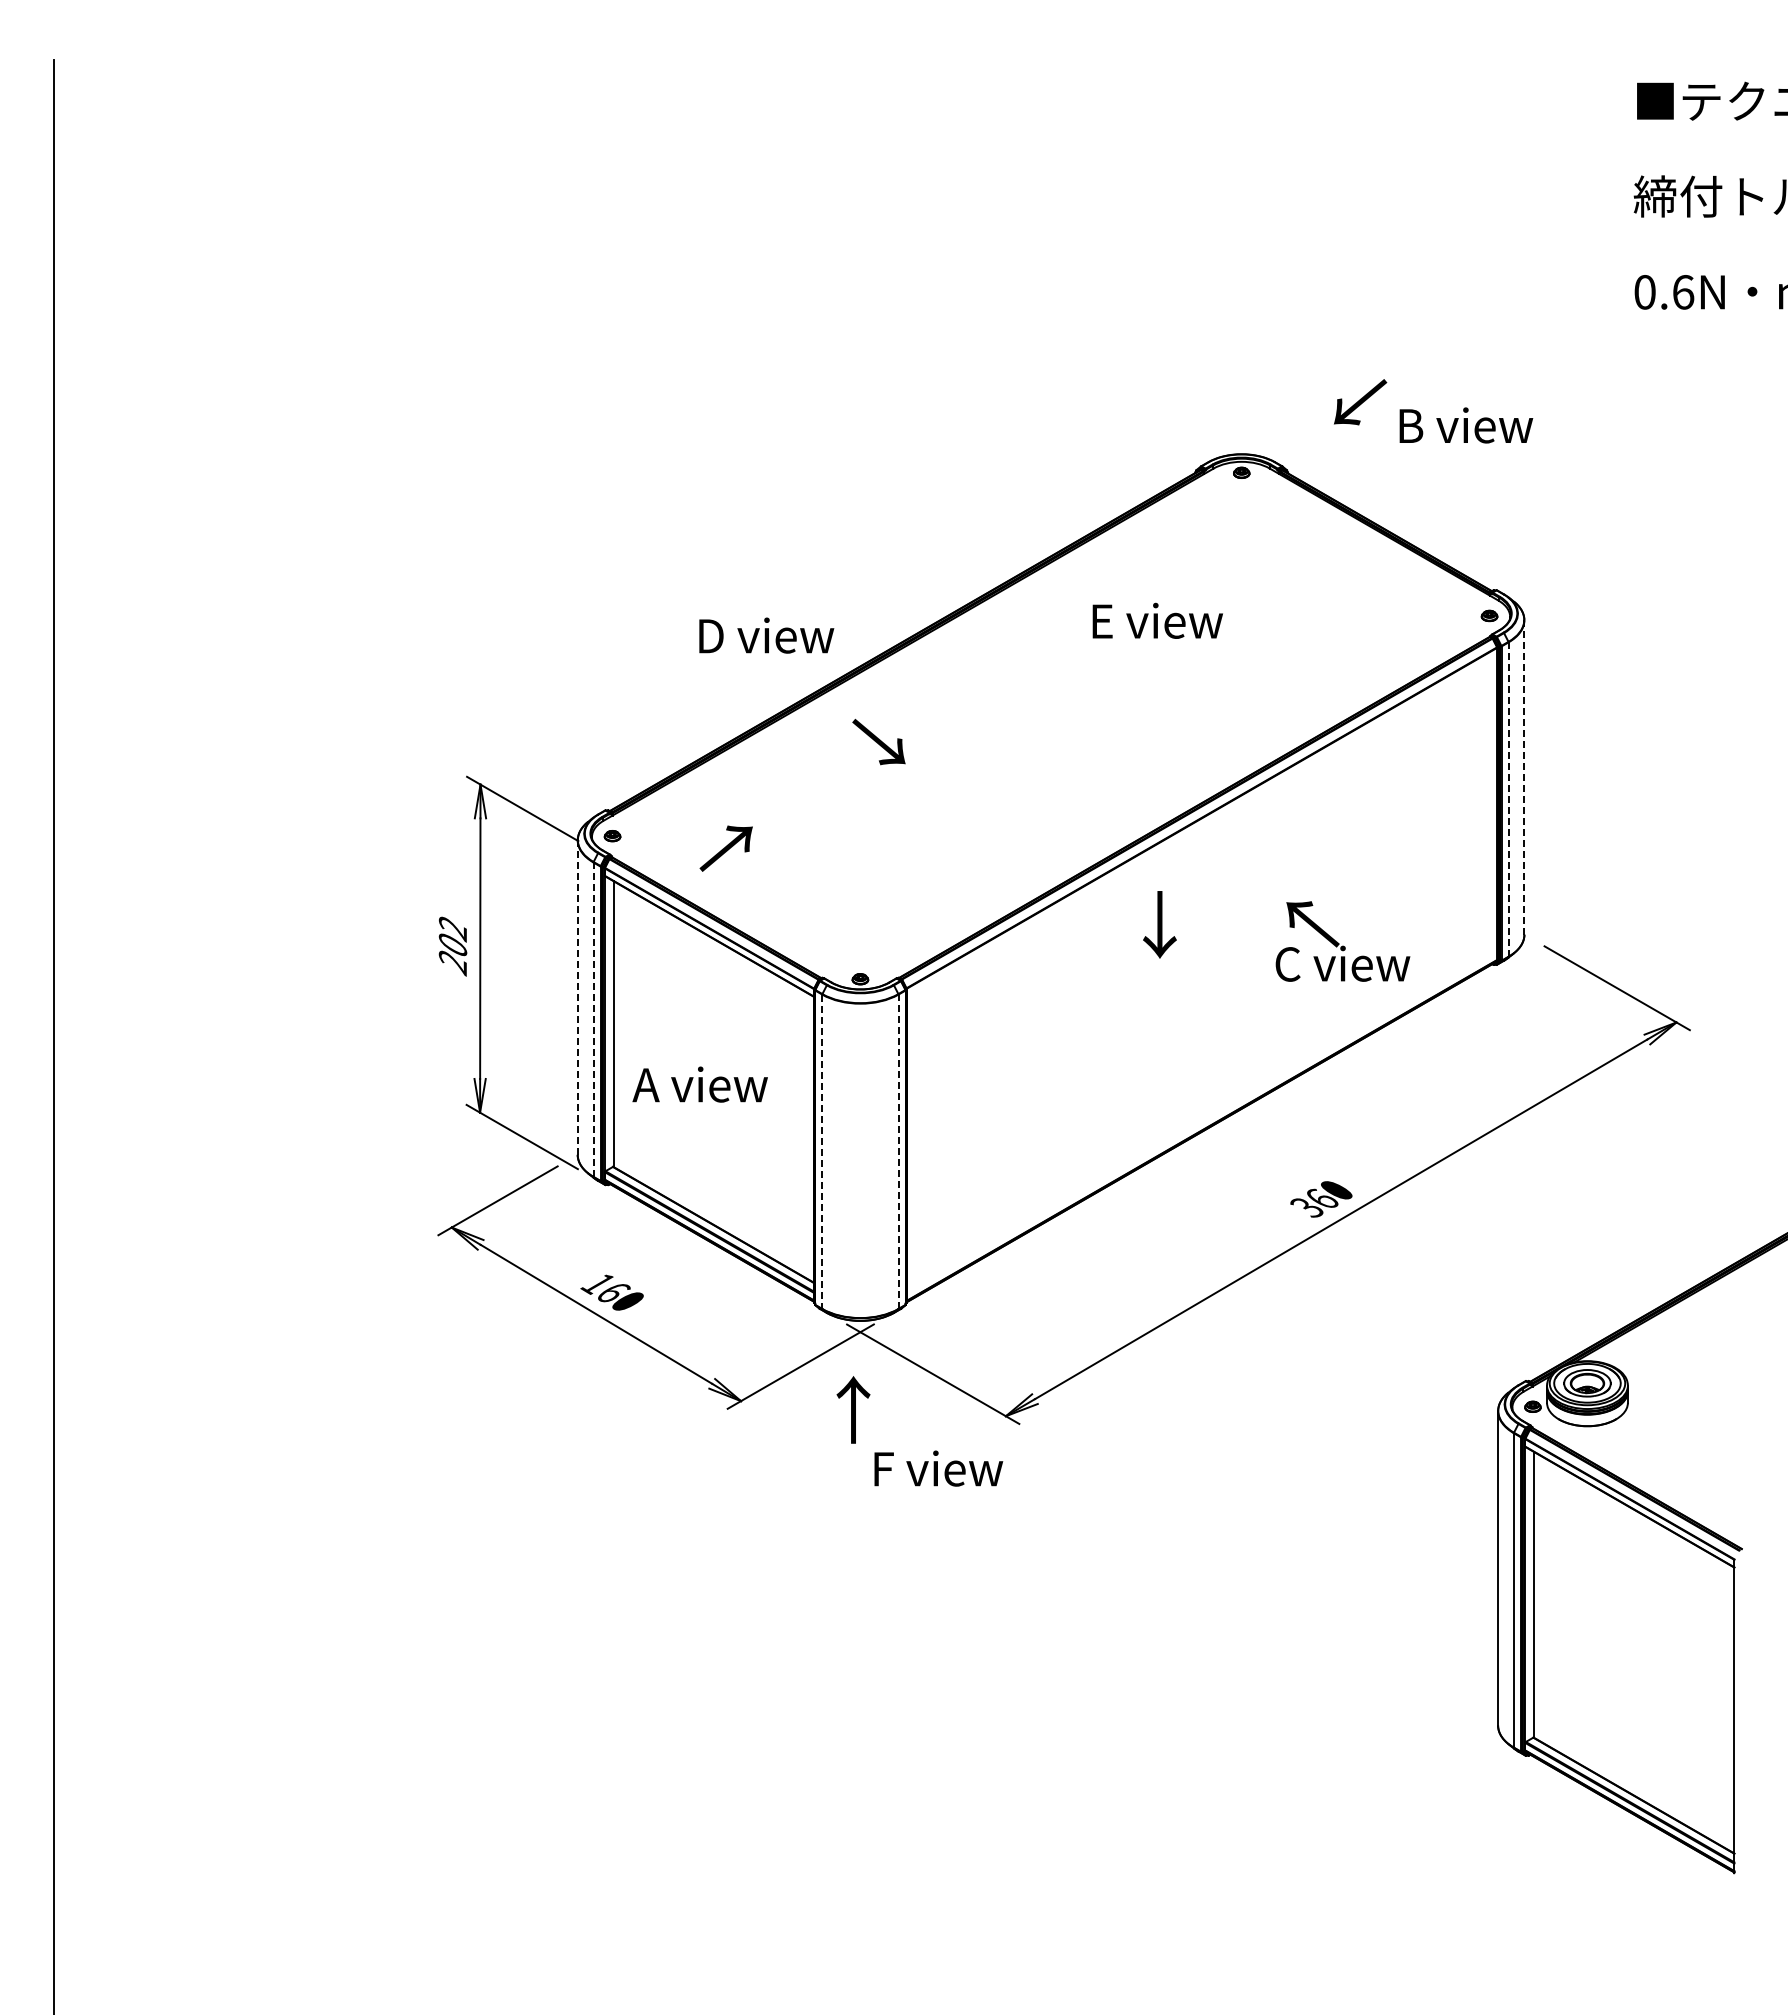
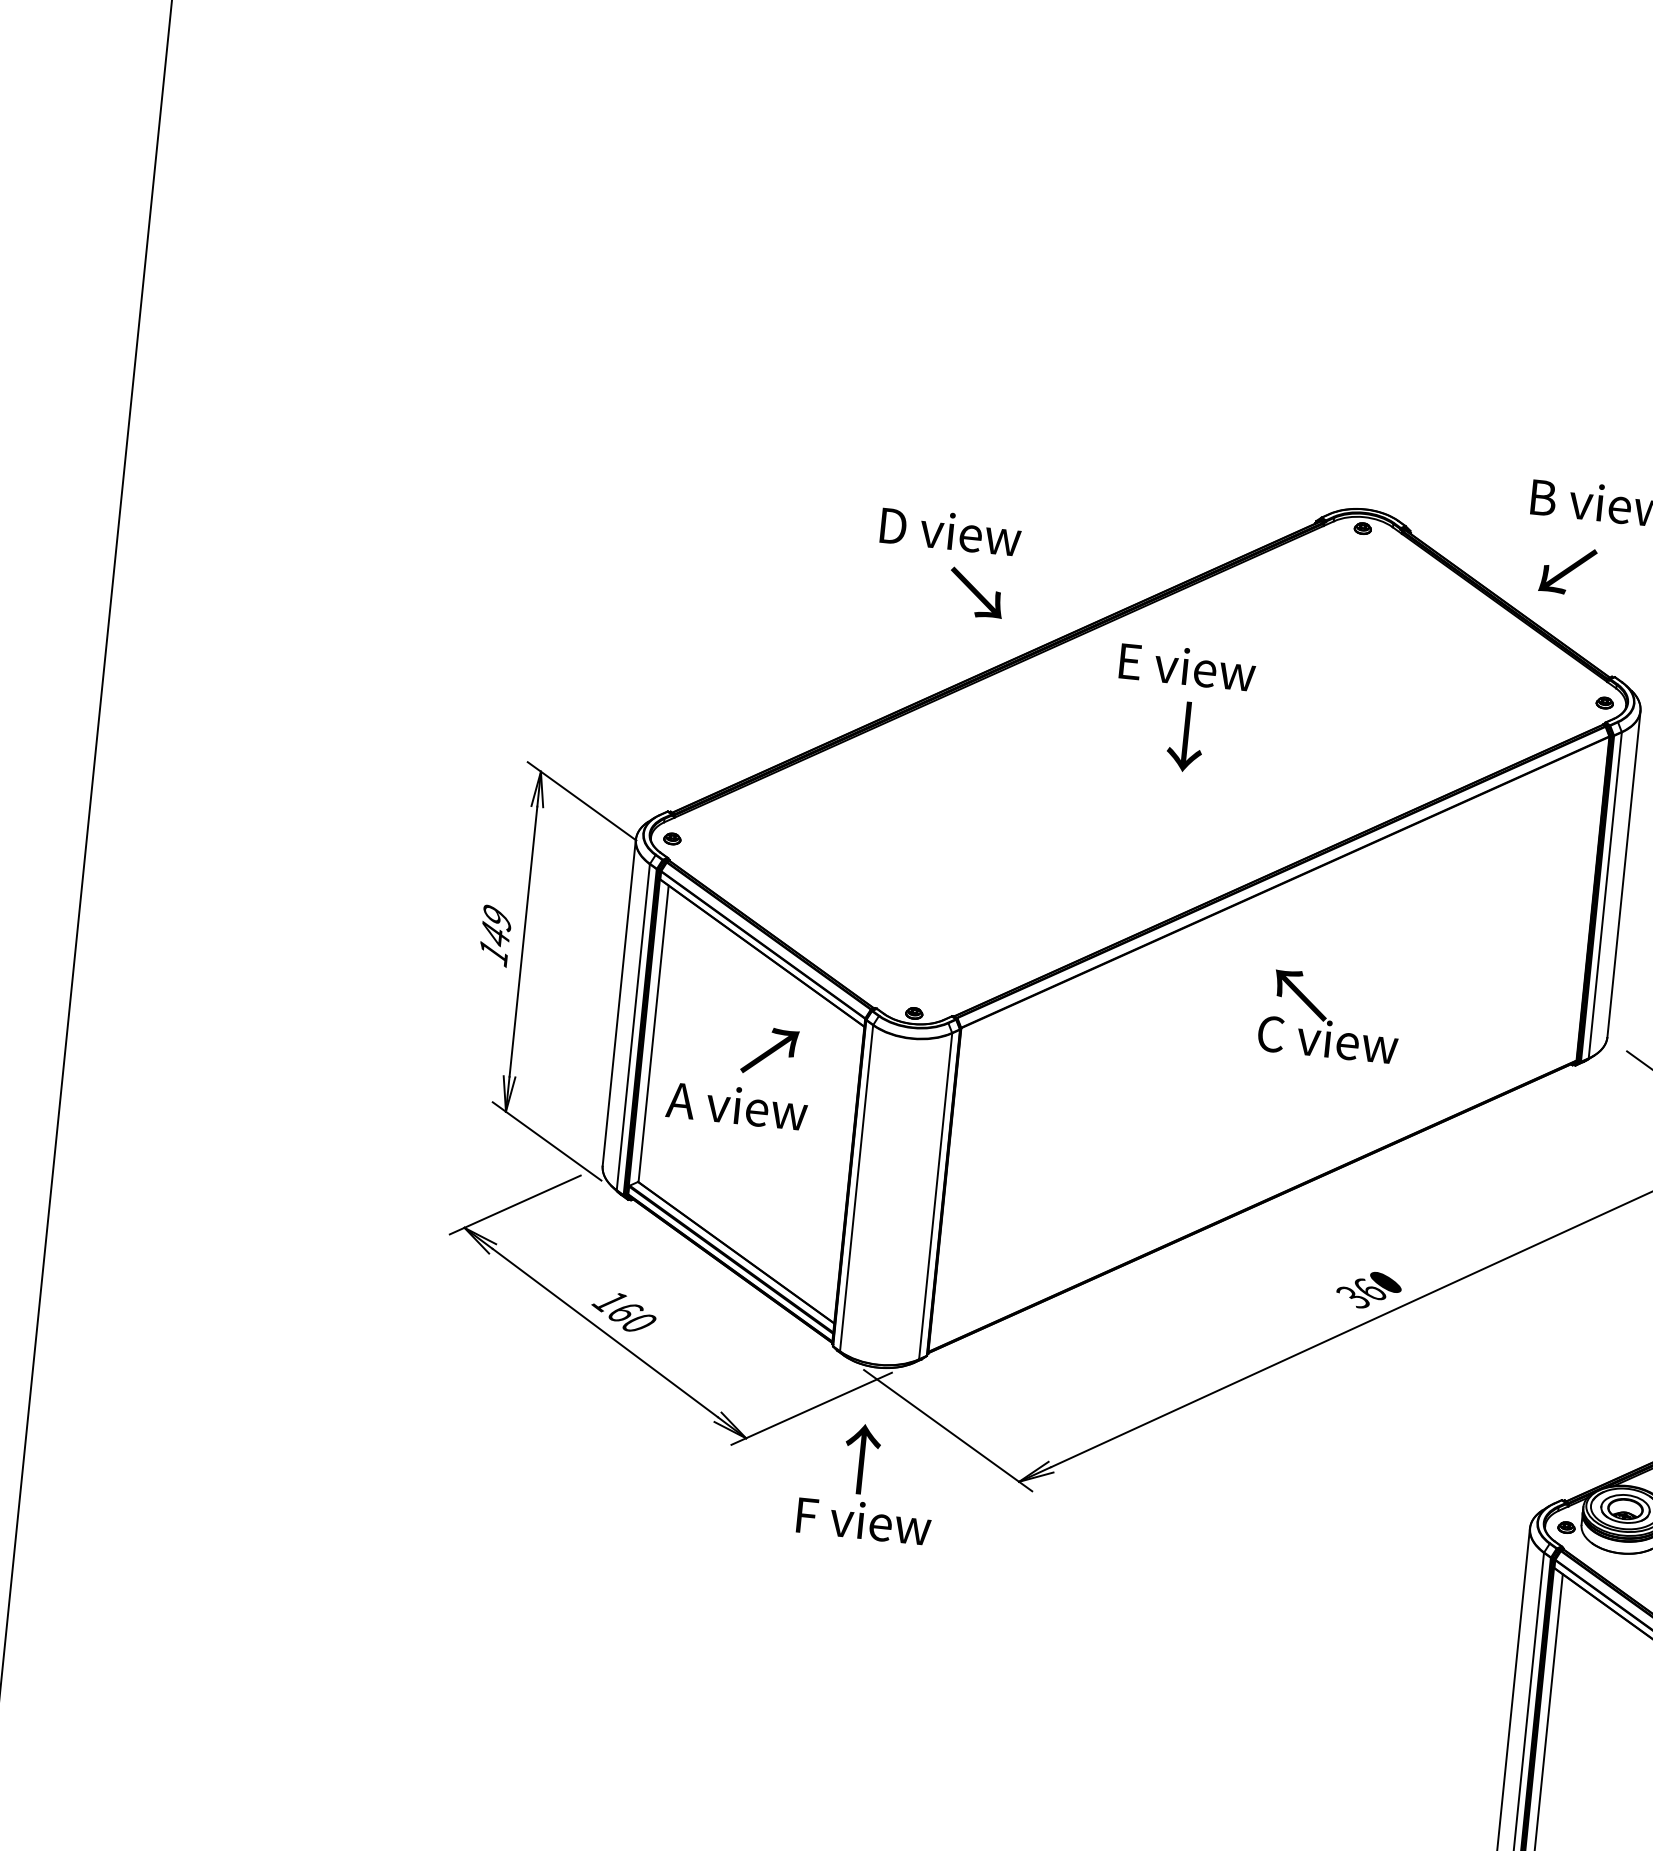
text: (1360, 402) -> (1567, 571), moved
text: (1157, 620) -> (1187, 666), moved
text: (766, 635) -> (950, 531), moved
text: (878, 741) -> (975, 592), moved
line: (1524, 777) -> (1624, 874), dashed -> solid
line: (1508, 800) -> (1605, 896), dashed -> solid
text: (725, 848) -> (769, 1051), moved
text: (1159, 924) -> (1185, 736), moved
text: (1342, 941) -> (1329, 1016), moved
text: (452, 946) -> (494, 936), 202 -> 149
line: (577, 997) -> (619, 1002), dashed -> solid
line: (593, 1019) -> (633, 1027), dashed -> solid
line: (898, 1151) -> (935, 1196), dashed -> solid
line: (822, 1152) -> (856, 1189), dashed -> solid
text: (938, 1468) -> (863, 1520), moved

